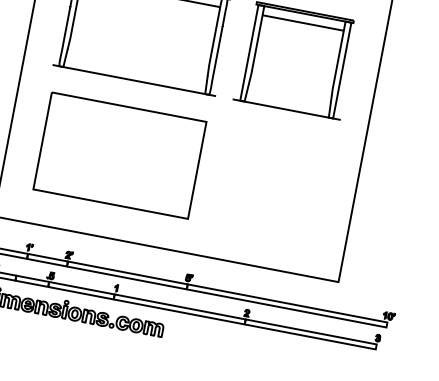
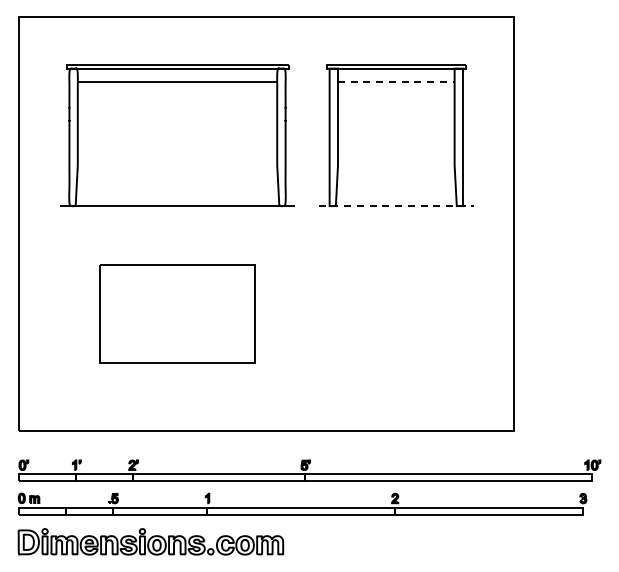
line: (303, 22) -> (396, 81), solid -> dashed
line: (286, 109) -> (396, 206), solid -> dashed
part: (120, 155) -> (177, 313), size x0.7

